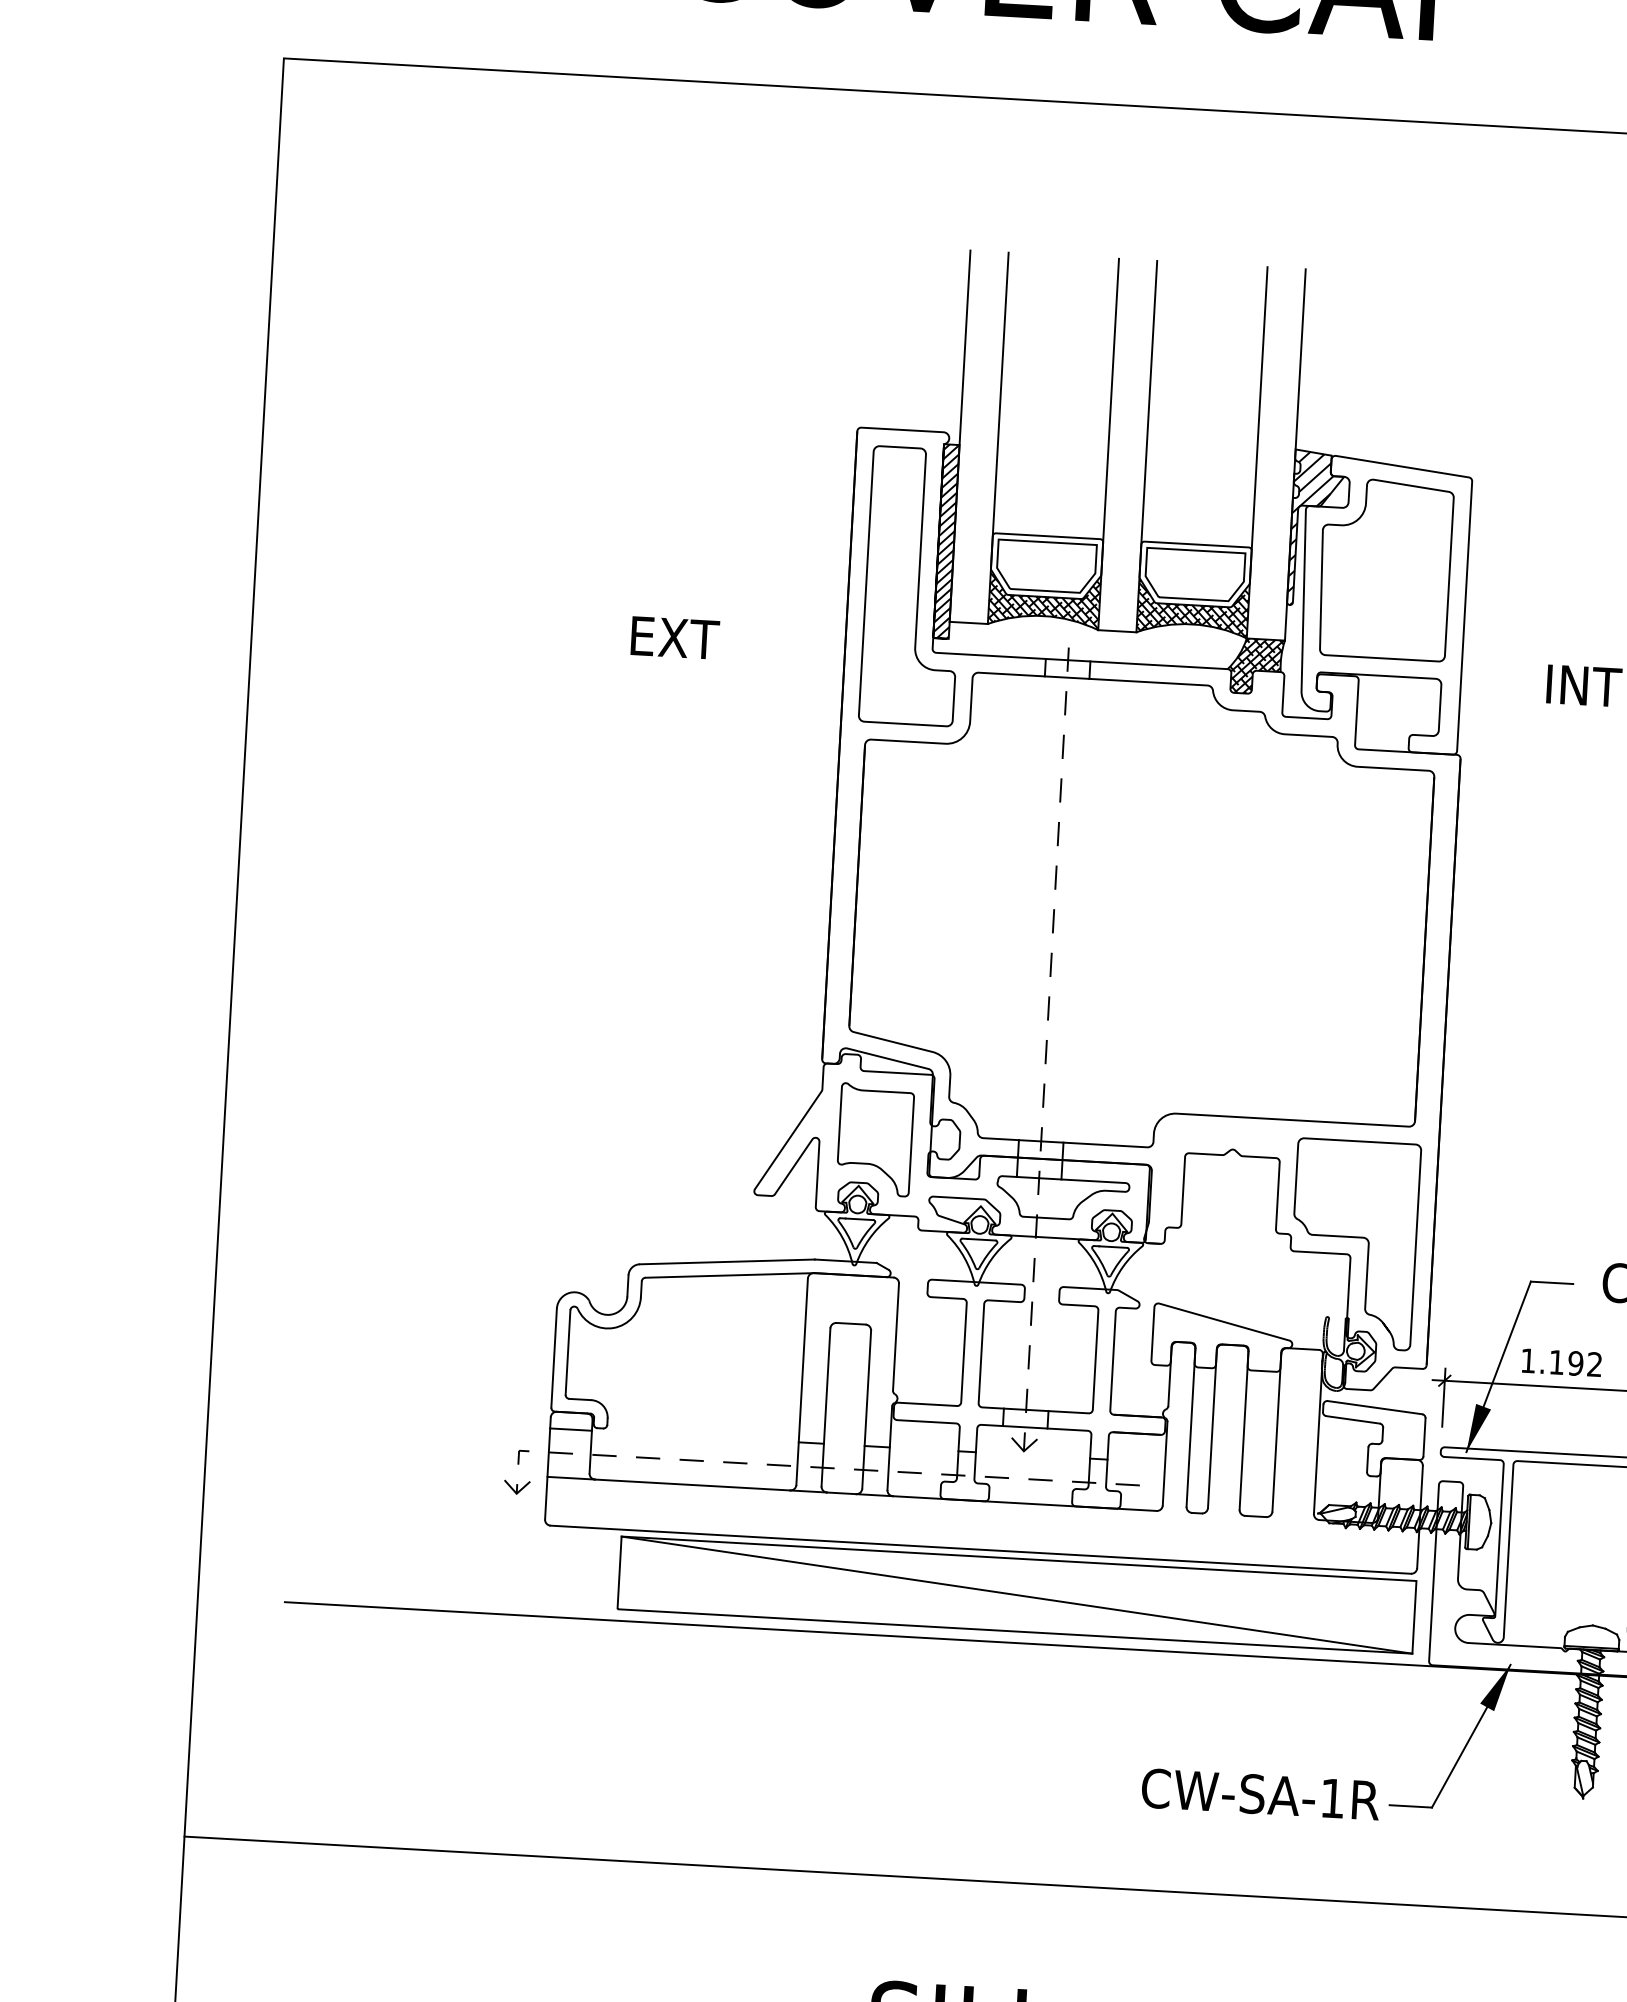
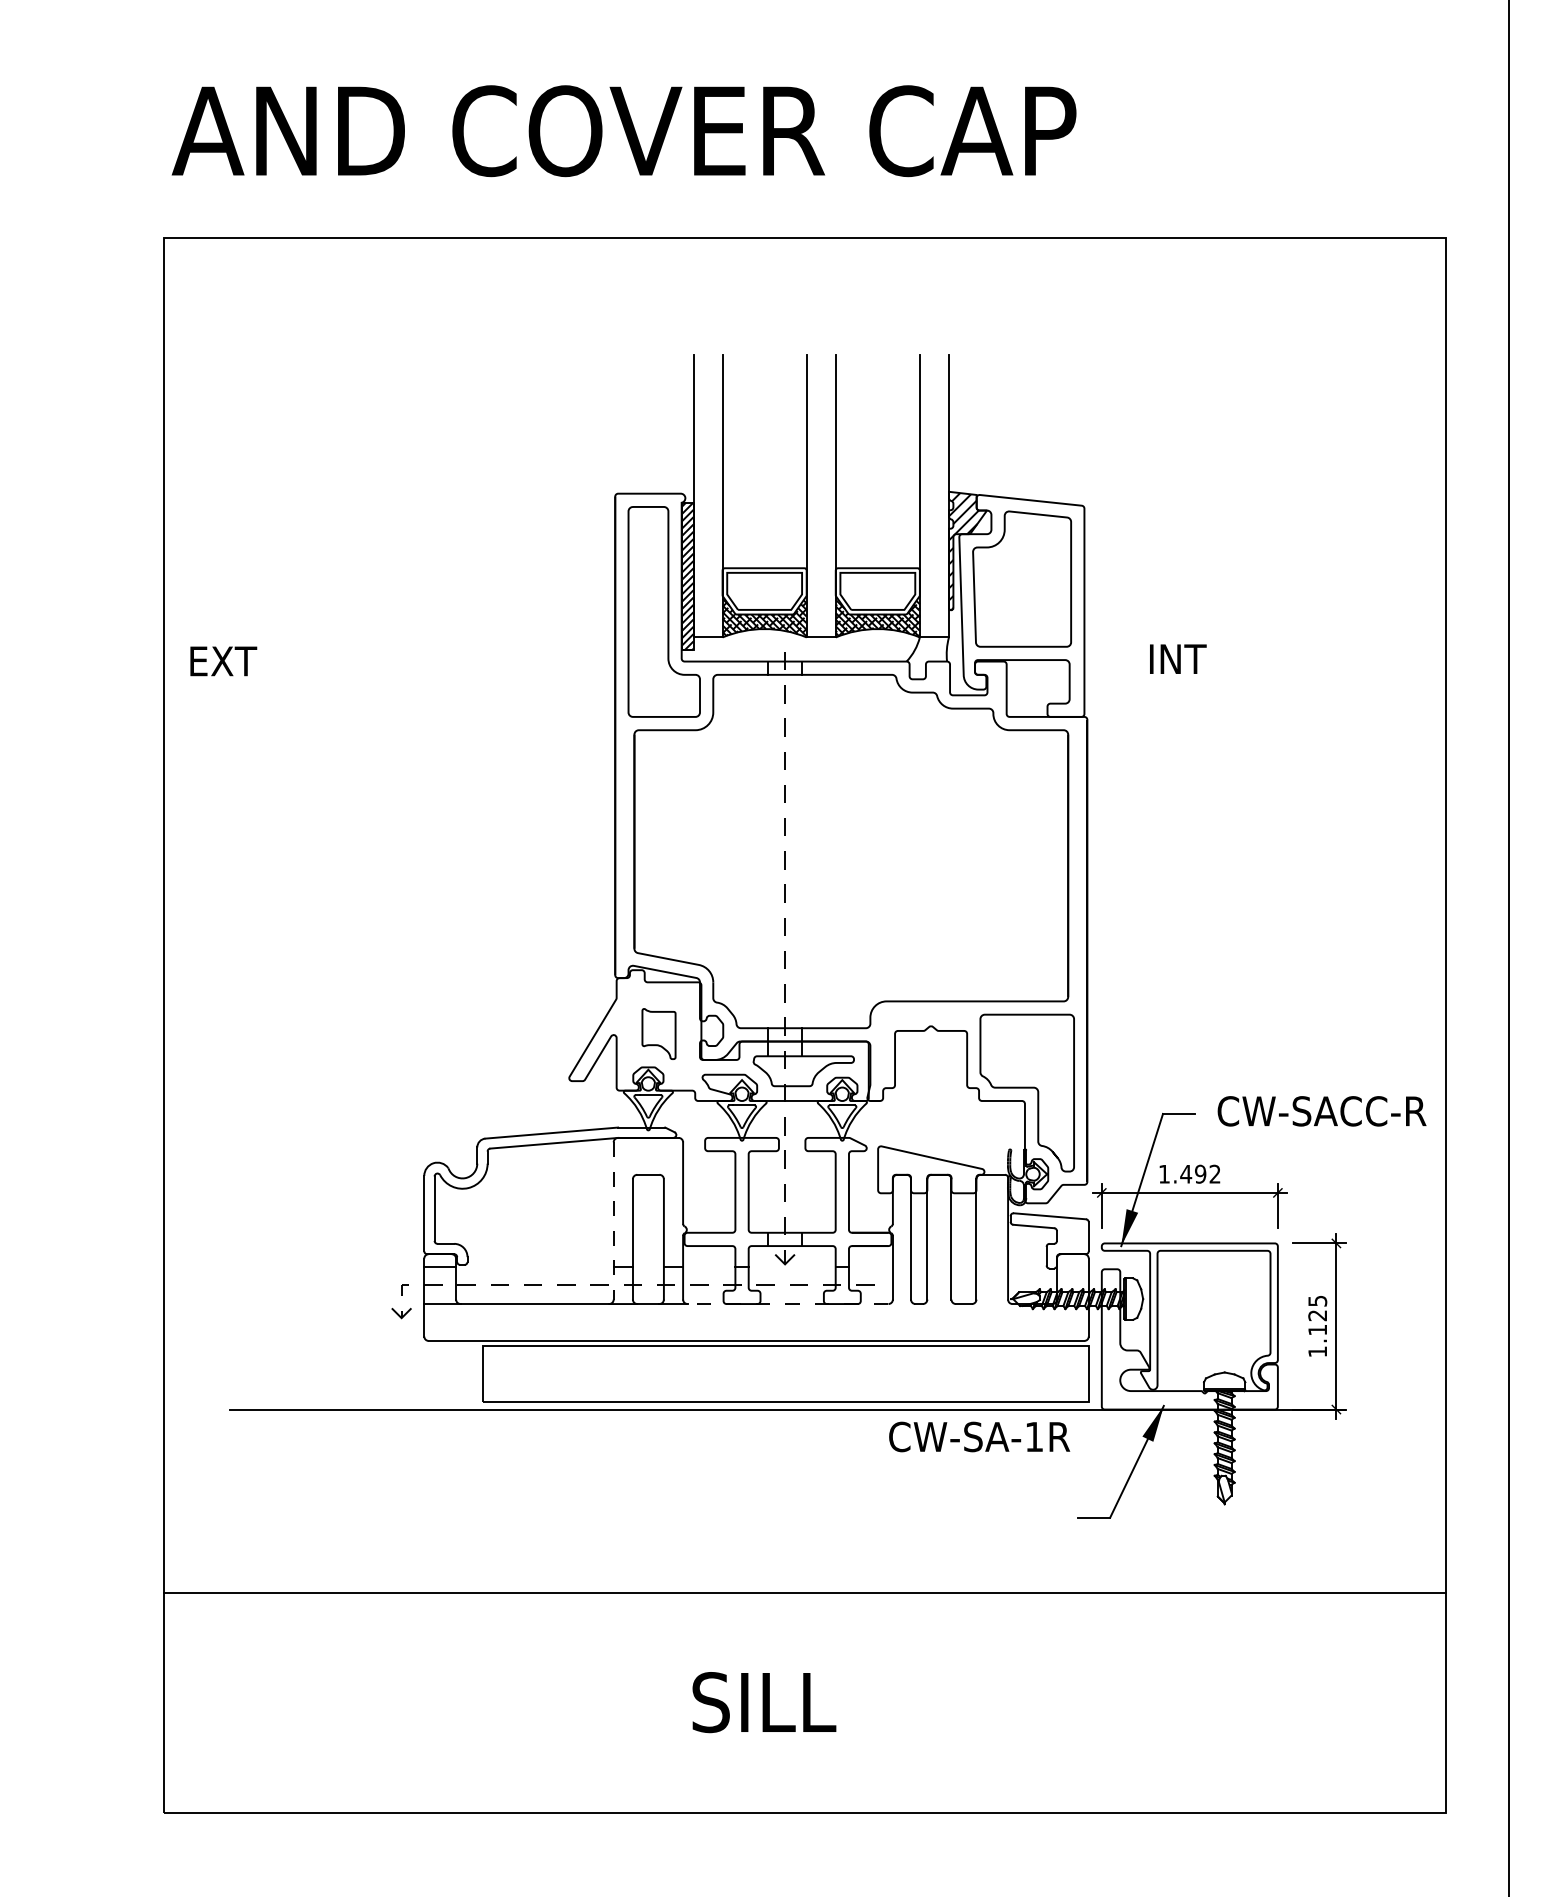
text: (674, 638) -> (223, 661), moved
hatch: (1256, 666) -> (928, 658), removed
part: (874, 1139) -> (658, 1033), size x0.6
text: (1557, 1362) -> (1186, 1174), 1.192 -> 1.492
line: (801, 1381) -> (613, 1220), solid -> dashed
line: (1024, 1504) -> (787, 1304), solid -> dashed
line: (1016, 1594) -> (785, 1373), removed
text: (1260, 1793) -> (979, 1436), moved

